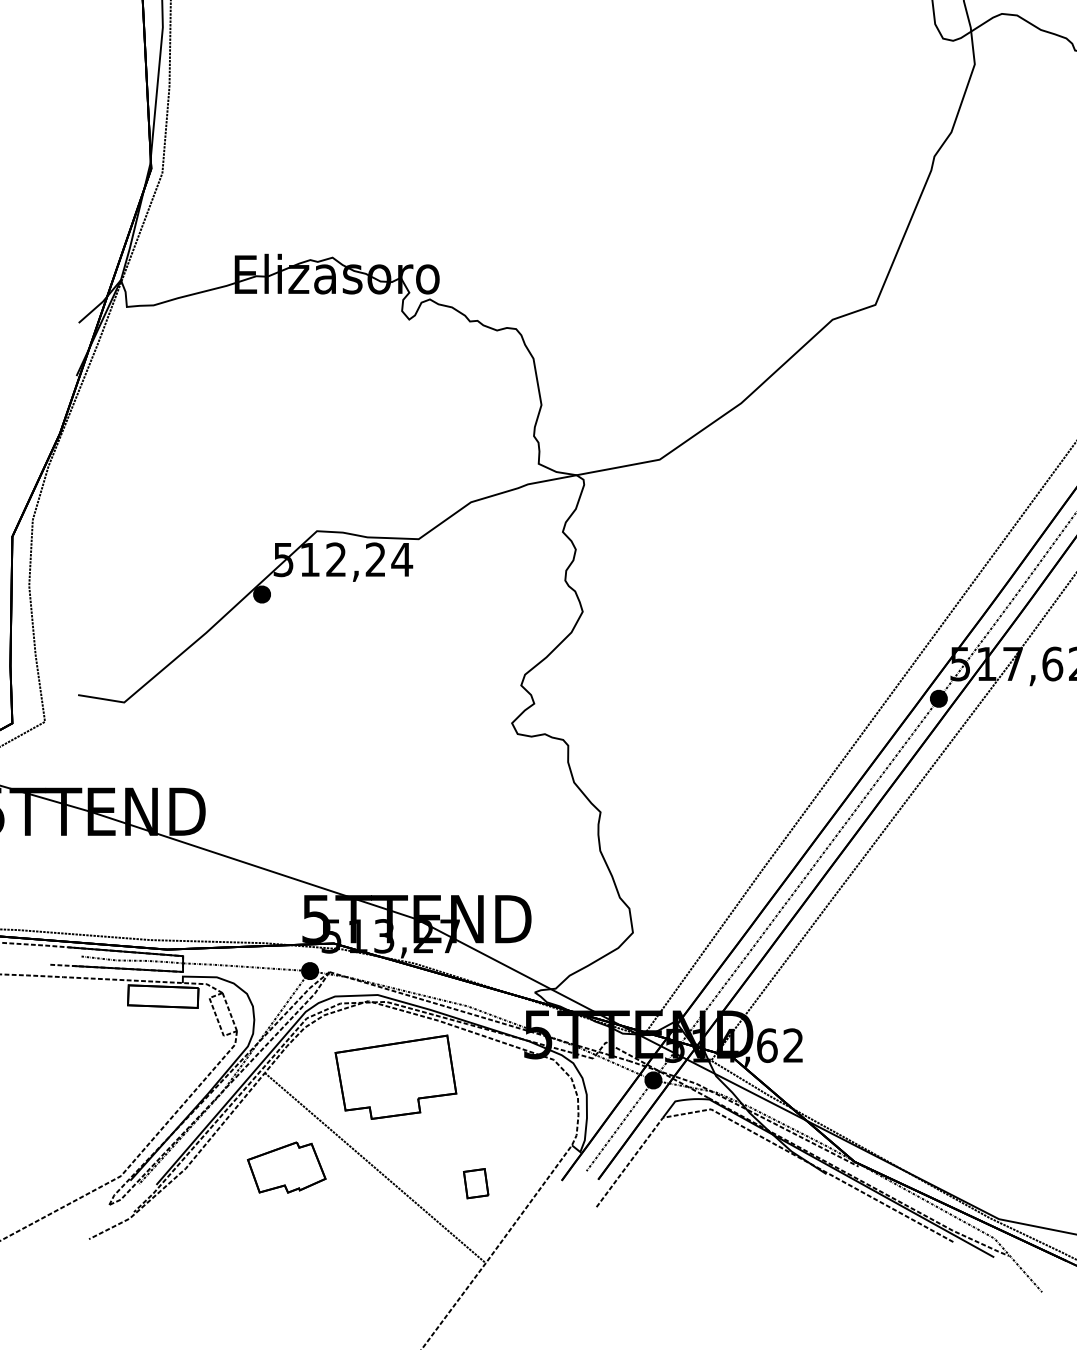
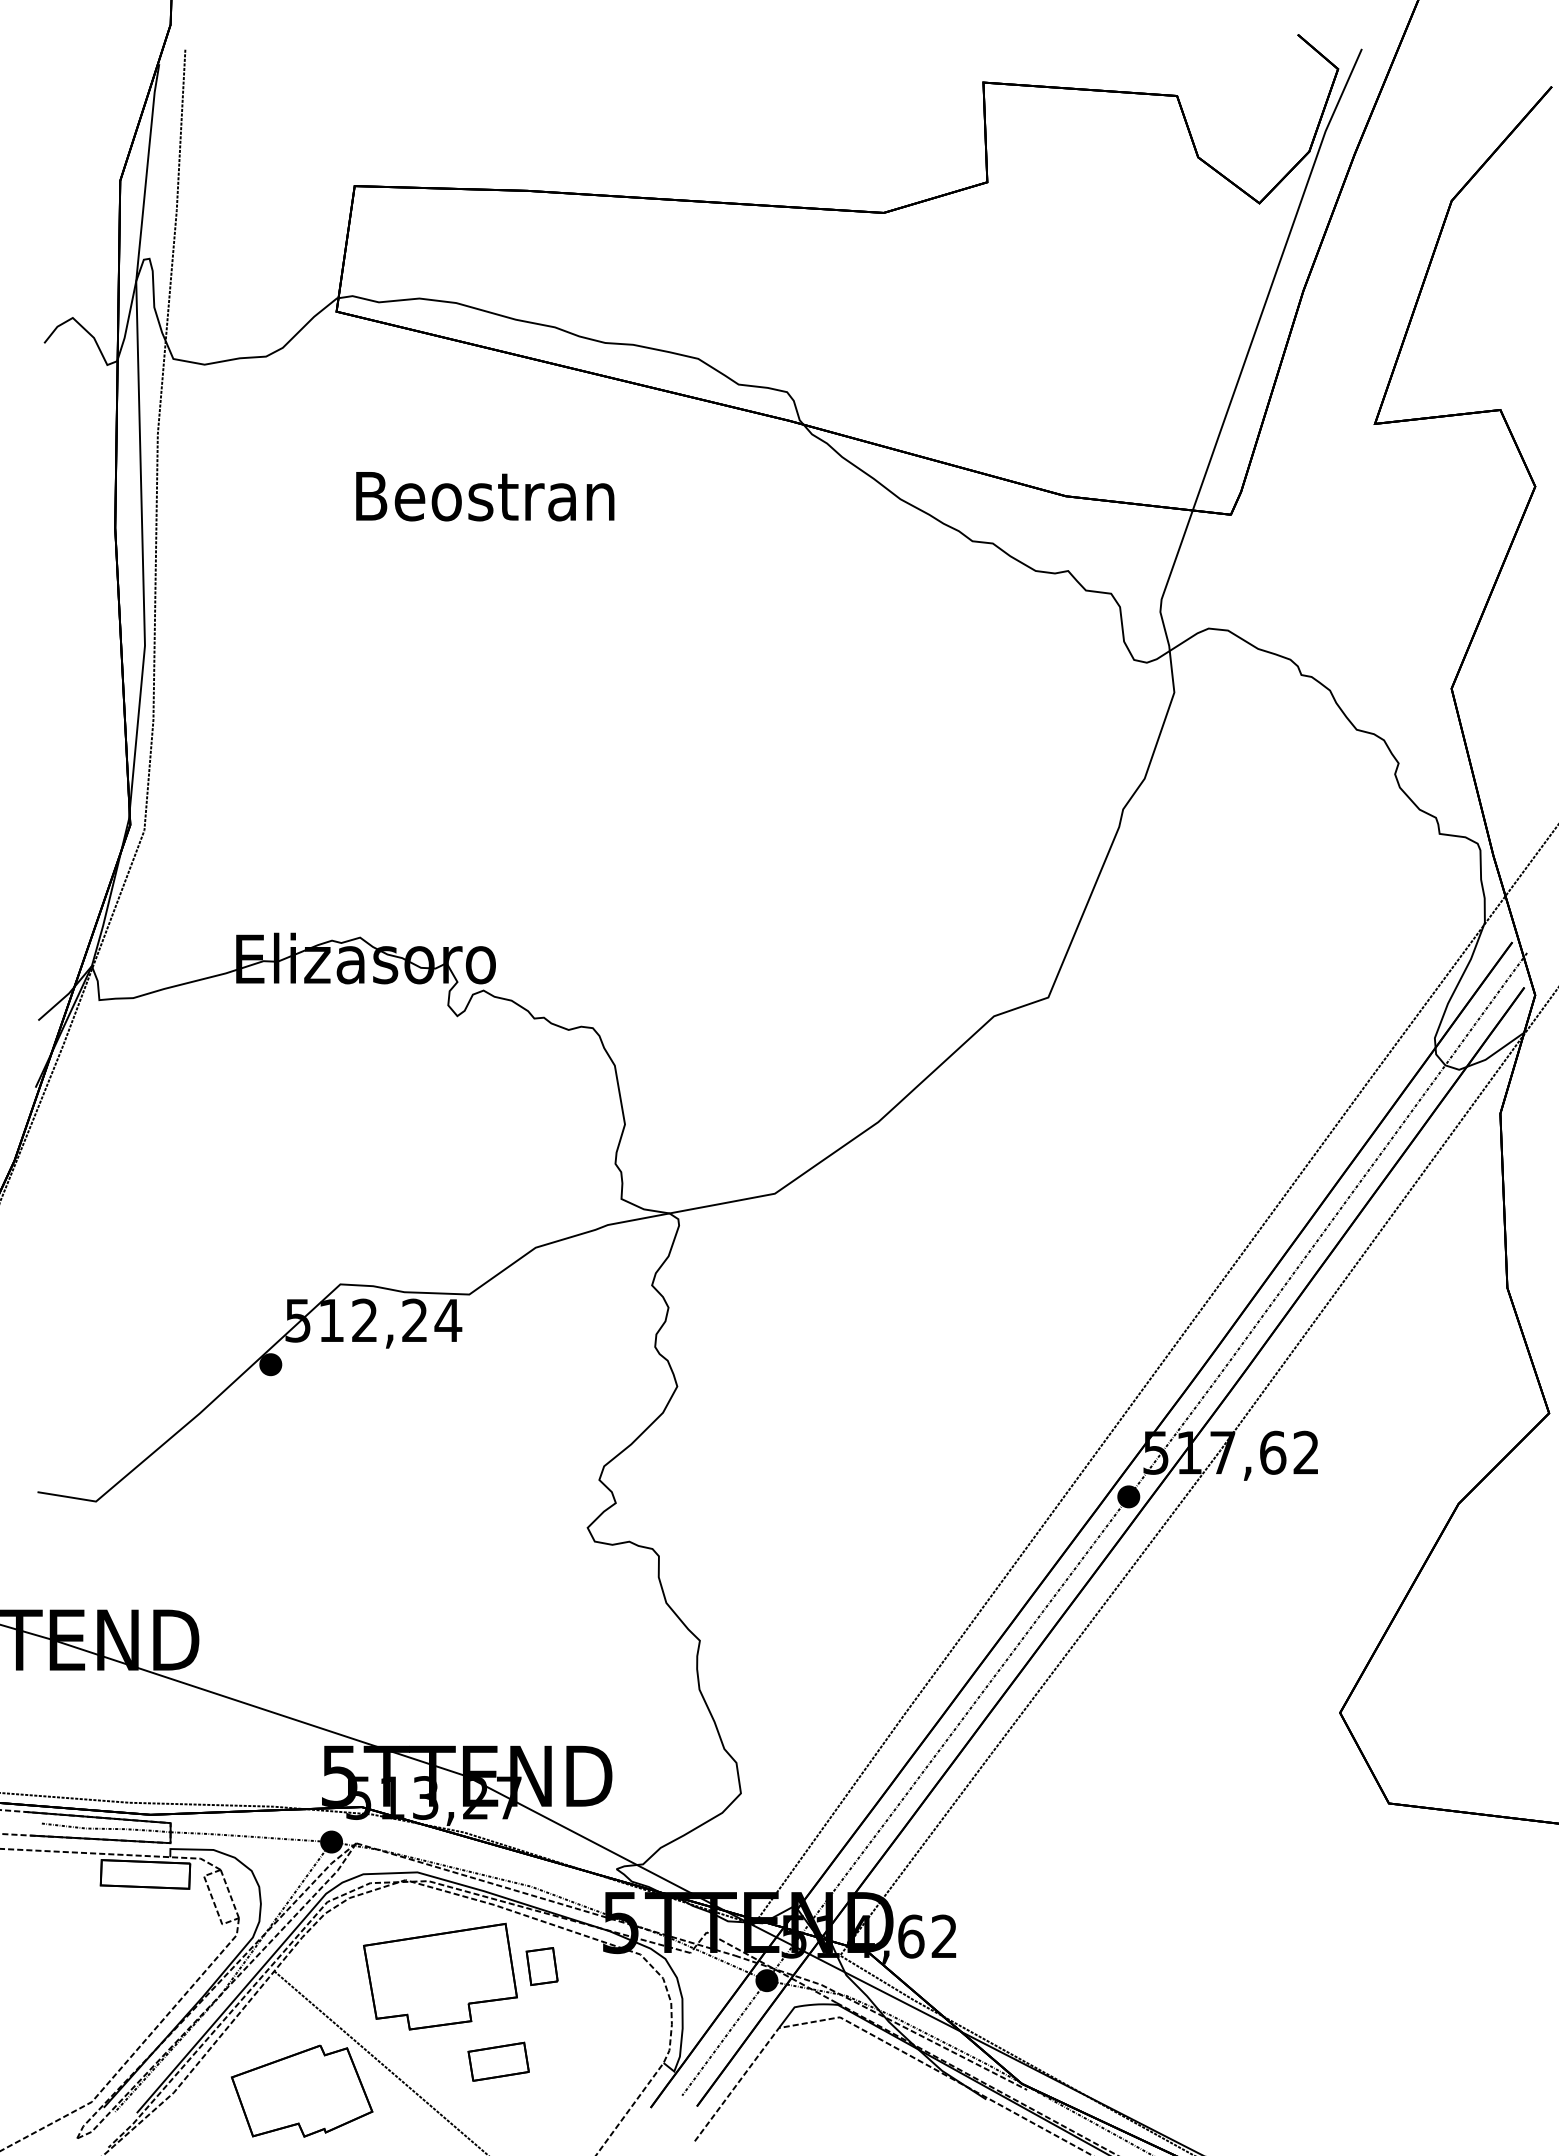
part: (441, 1144) -> (498, 2061), added
part: (286, 1167) -> (301, 2090), size x1.43
part: (475, 1183) -> (541, 1966), moved

